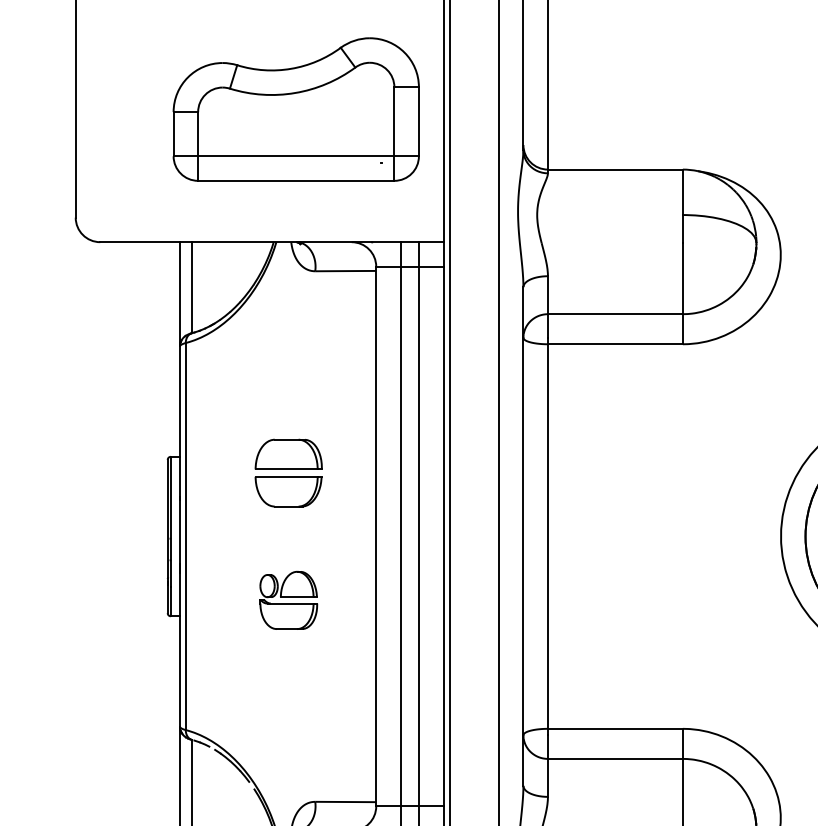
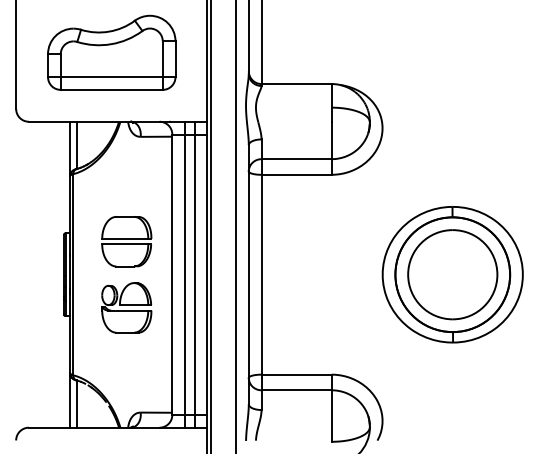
part: (295, 108) -> (111, 52), moved
part: (288, 472) -> (126, 241), size x1.43
part: (288, 599) -> (126, 307), size x1.67

